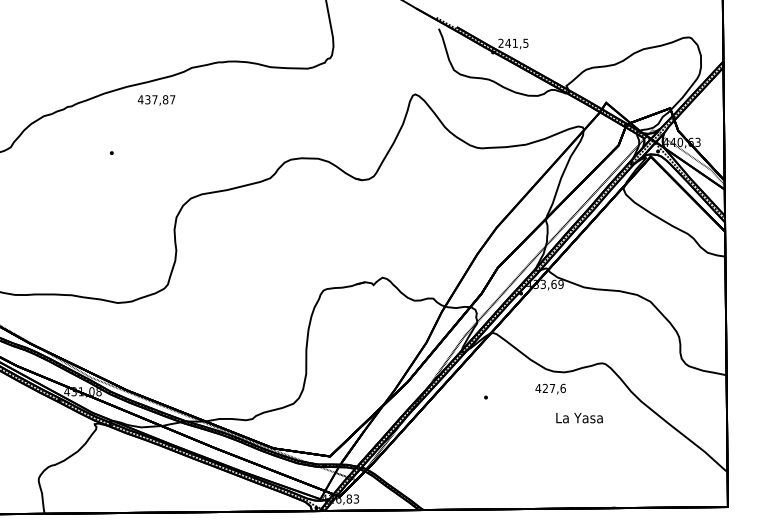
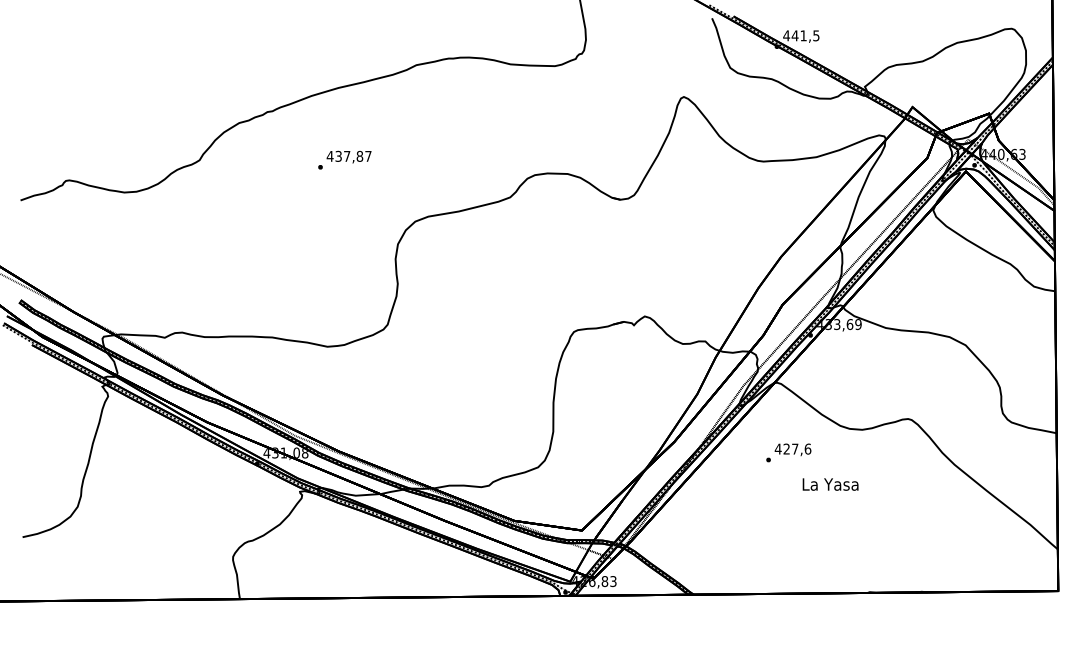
text: (500, 43) -> (786, 35), 241,5 -> 441,5
text: (156, 99) -> (348, 156), moved
text: (550, 388) -> (792, 449), moved
text: (579, 418) -> (830, 484), moved

